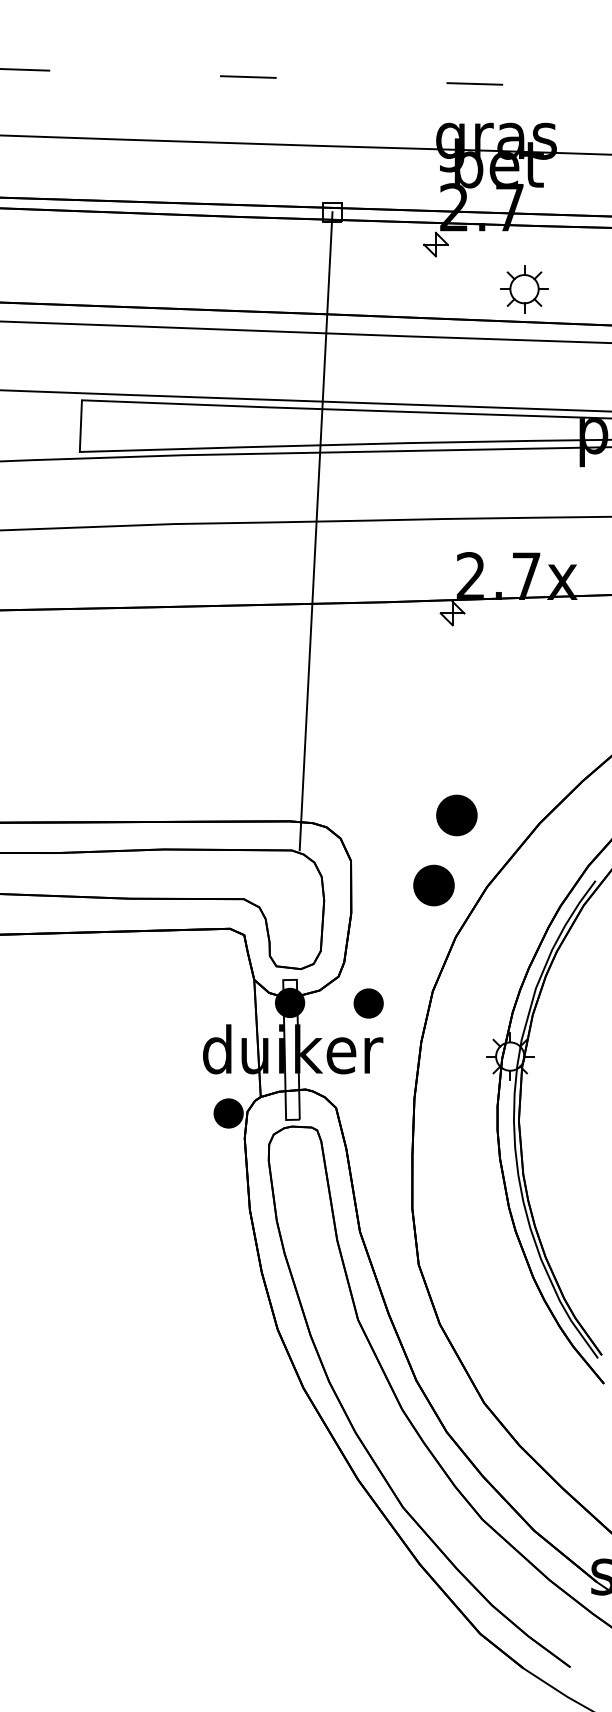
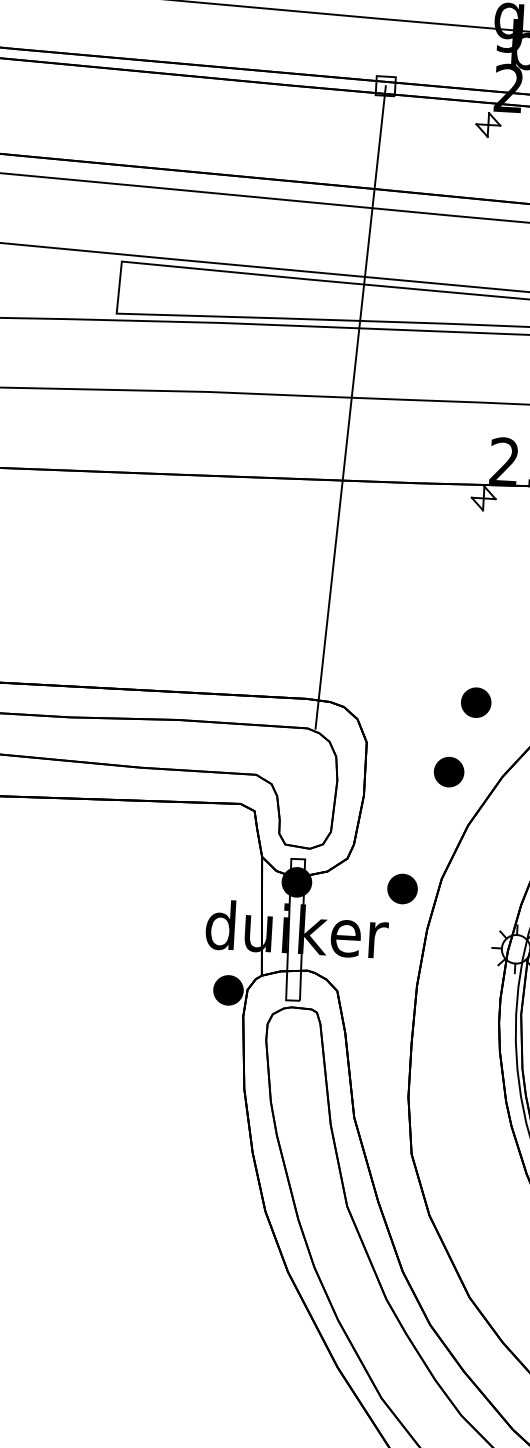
part: (456, 815) -> (475, 702), size x0.71
part: (433, 885) -> (448, 772), size x0.71
part: (368, 1003) -> (402, 888), moved

